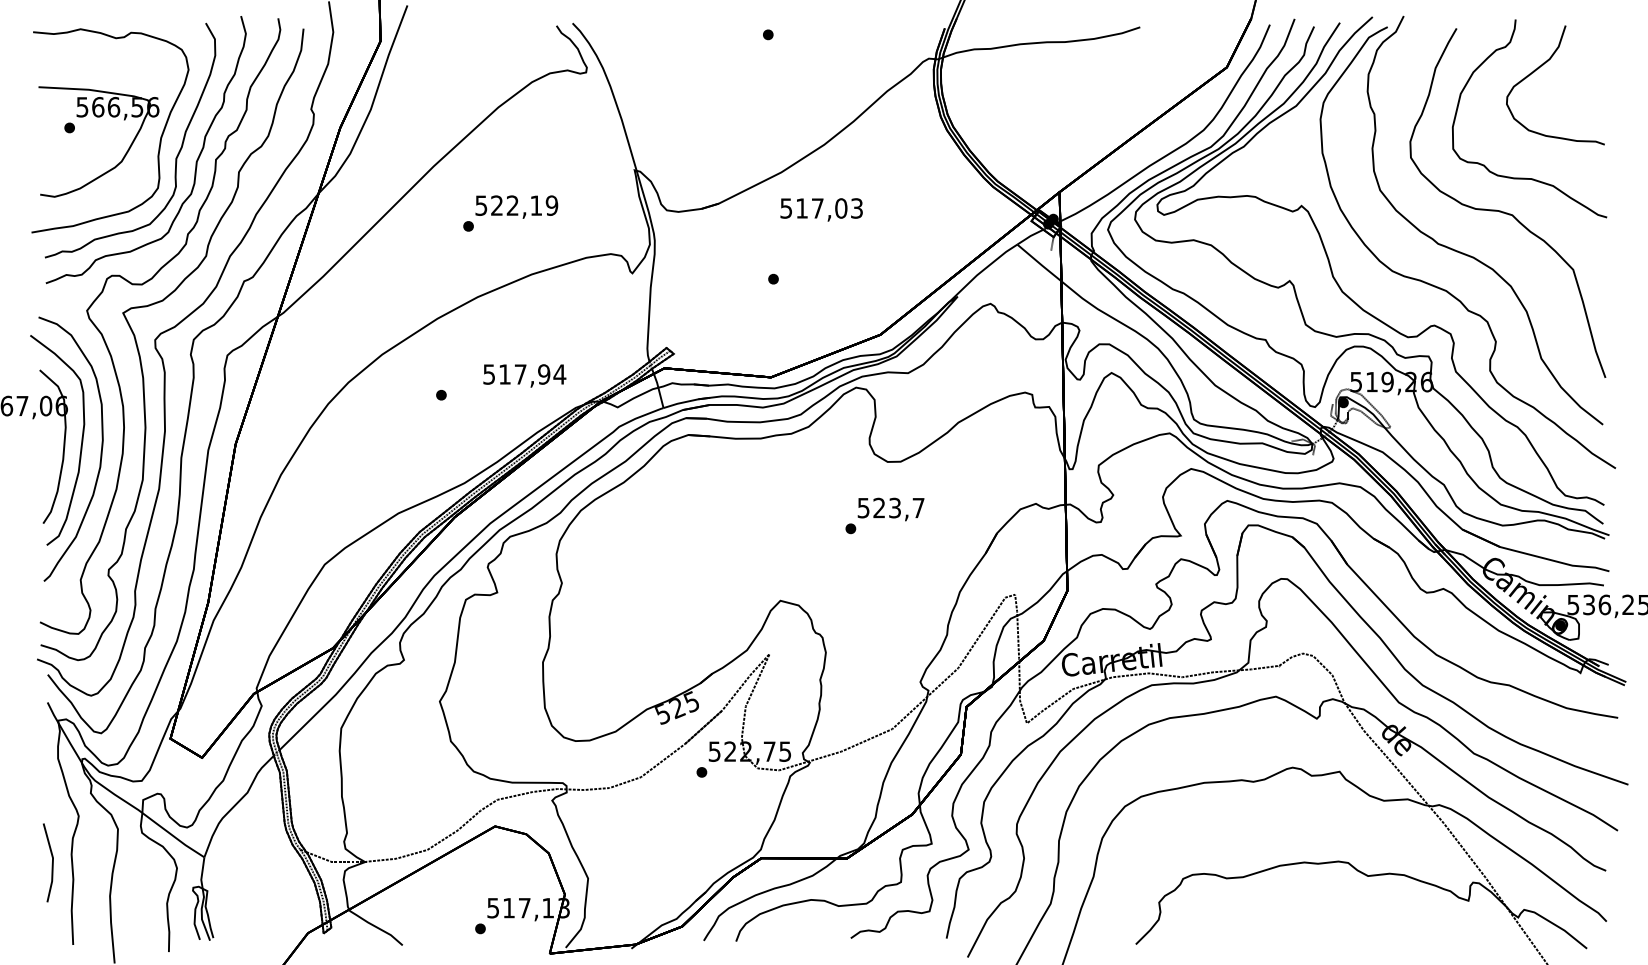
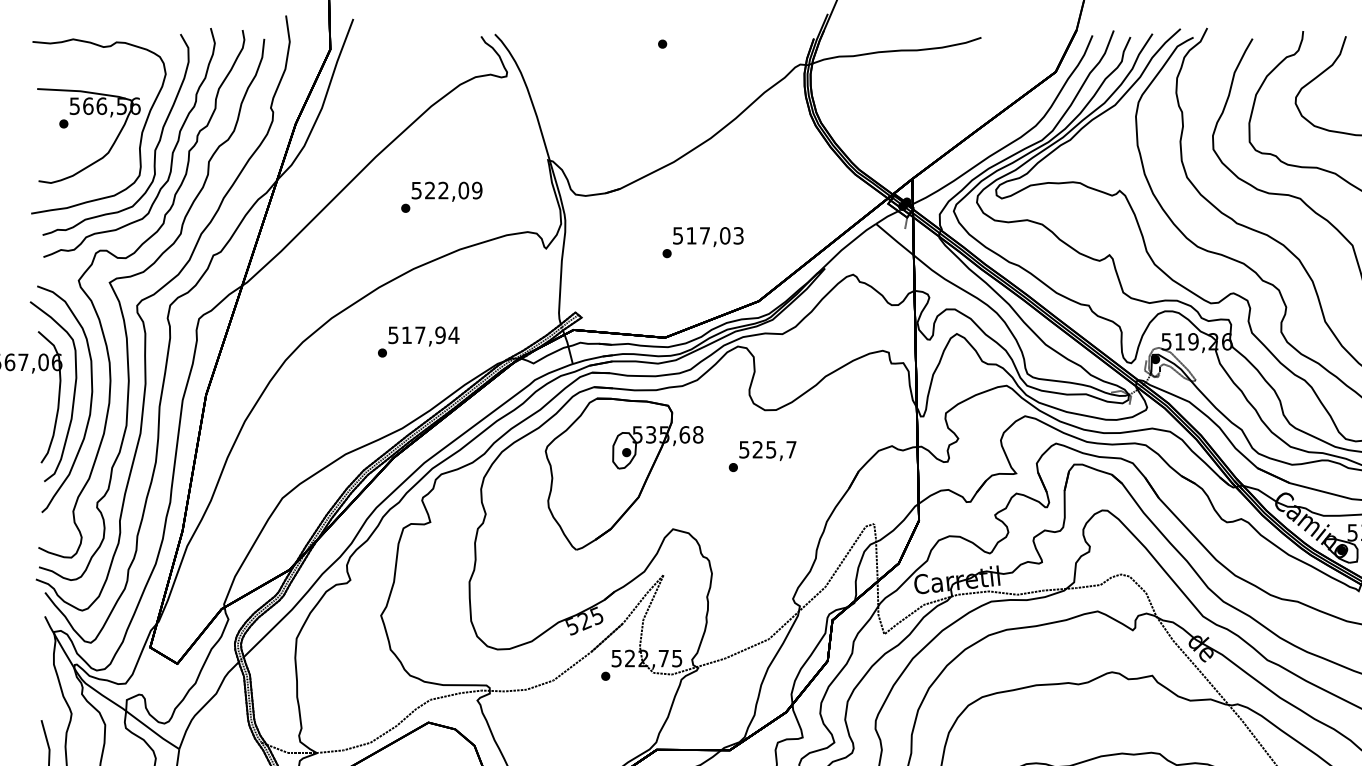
text: (536, 205) -> (463, 190), 522,19 -> 522,09
text: (821, 209) -> (708, 236), moved
text: (524, 375) -> (423, 336), moved
text: (894, 507) -> (770, 449), 523,7 -> 525,7
part: (723, 536) -> (624, 474), added

